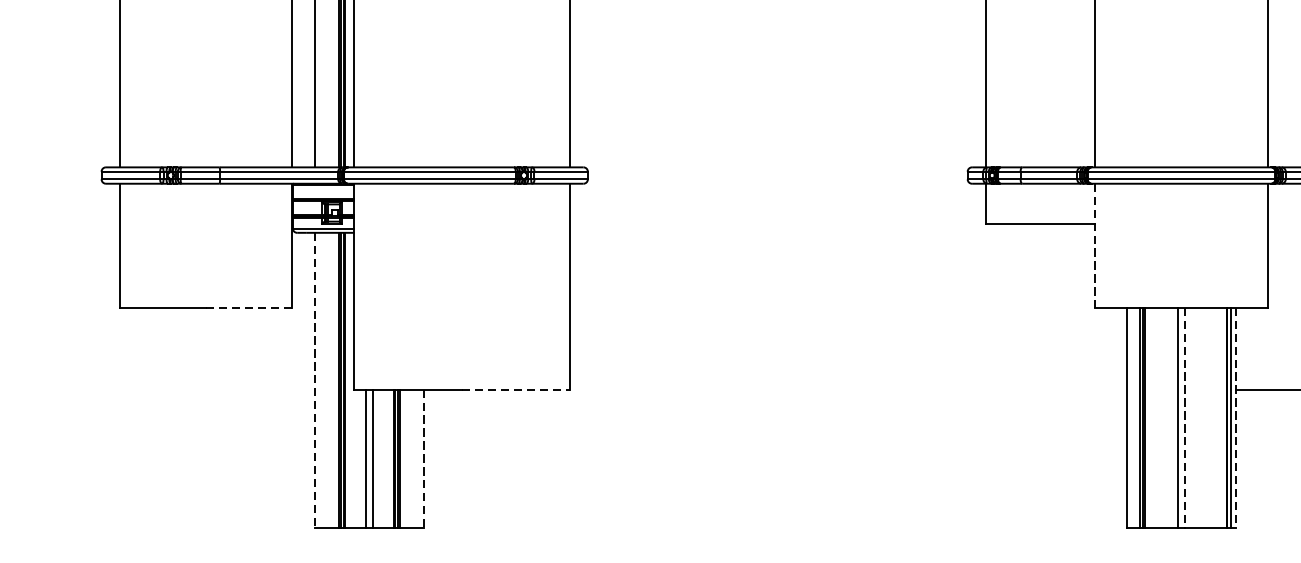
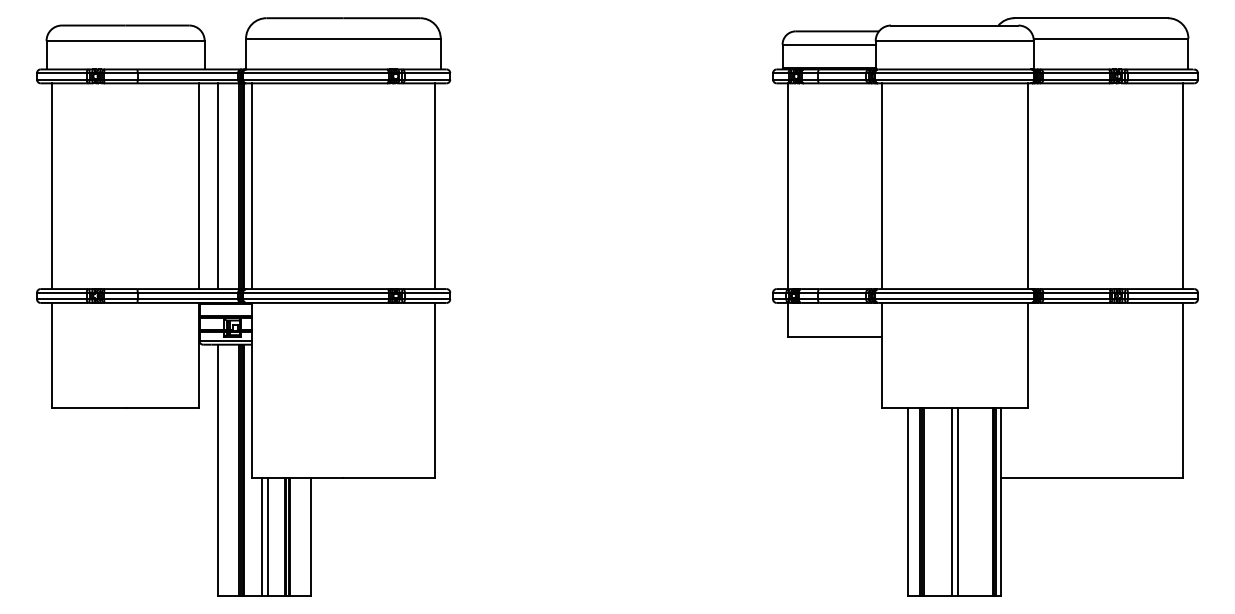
line: (1095, 245) -> (881, 355), dashed -> solid
line: (249, 307) -> (162, 408), dashed -> solid
line: (315, 380) -> (218, 470), dashed -> solid
line: (516, 389) -> (389, 477), dashed -> solid
line: (1184, 418) -> (957, 502), dashed -> solid
line: (1236, 418) -> (1001, 502), dashed -> solid
line: (424, 458) -> (311, 536), dashed -> solid

